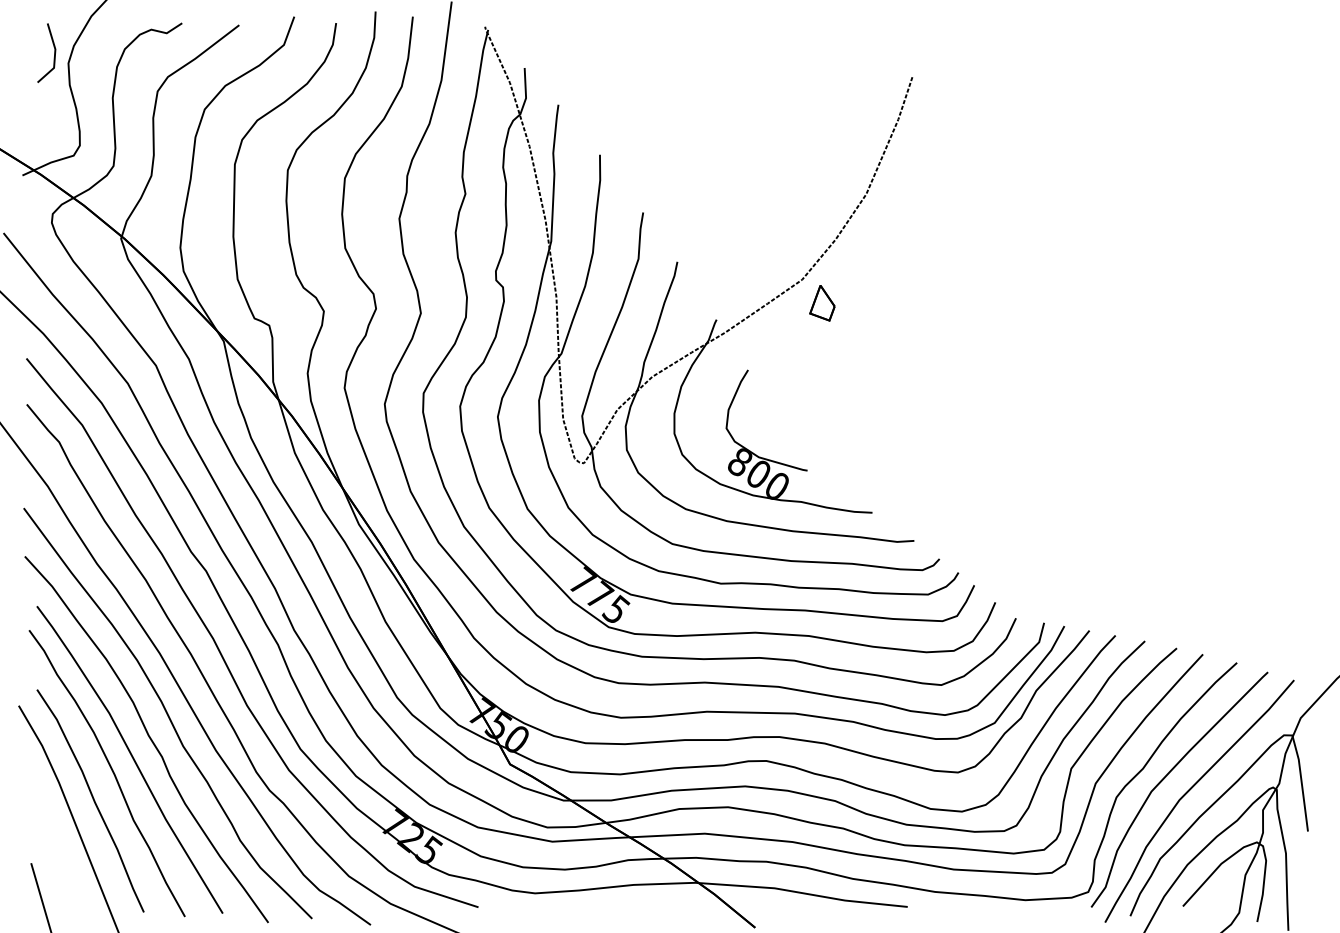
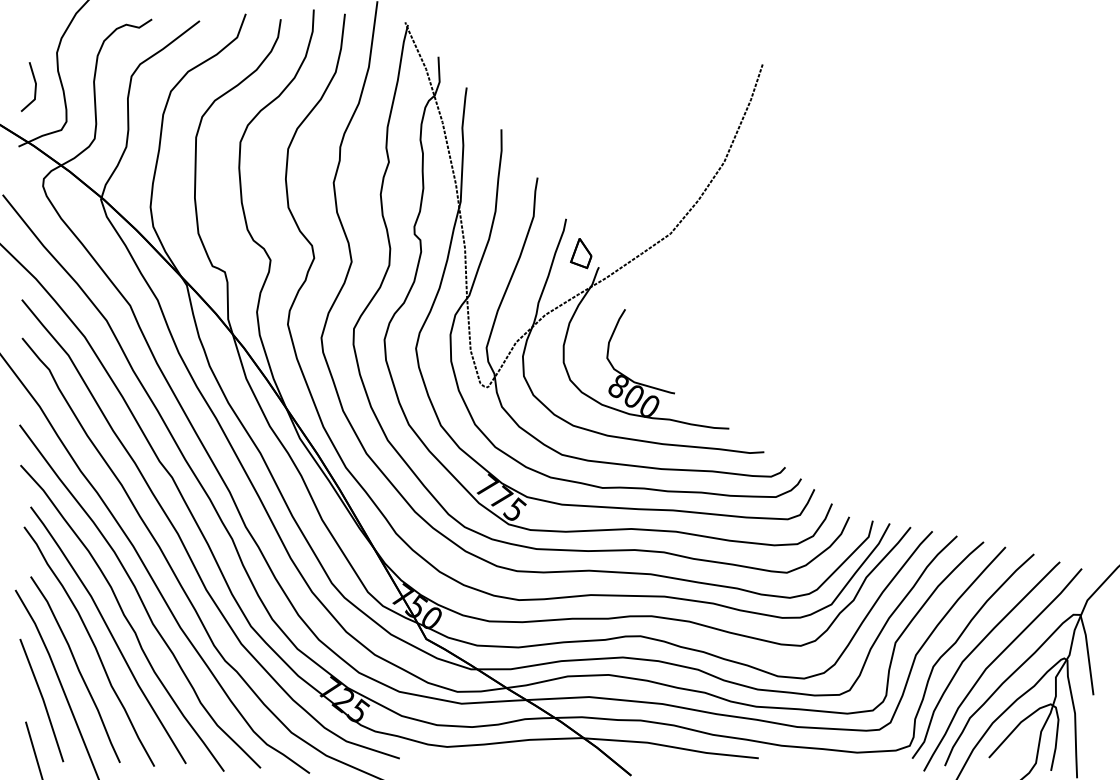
line: (54, 52) -> (35, 86), moved
part: (822, 303) -> (581, 253), moved
part: (49, 837) -> (41, 700), added

